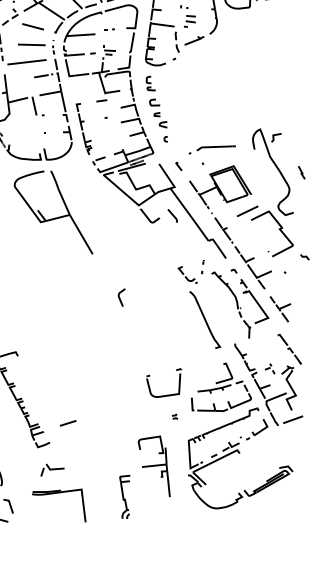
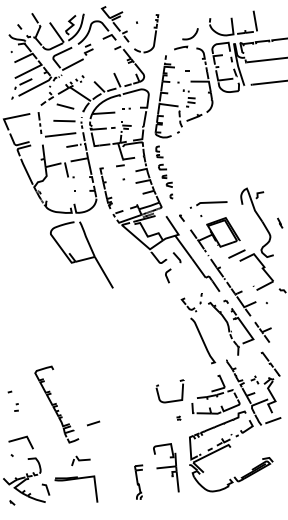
curve: (120, 298) -> (167, 276), moved
part: (154, 465) -> (166, 467), moved
part: (54, 494) -> (72, 480), moved

